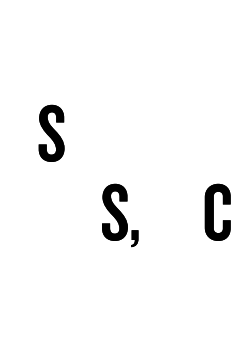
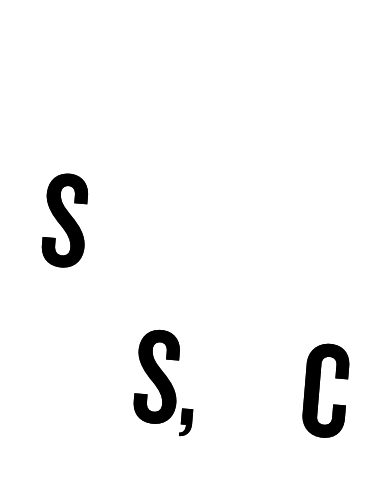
part: (51, 132) -> (65, 219), moved

